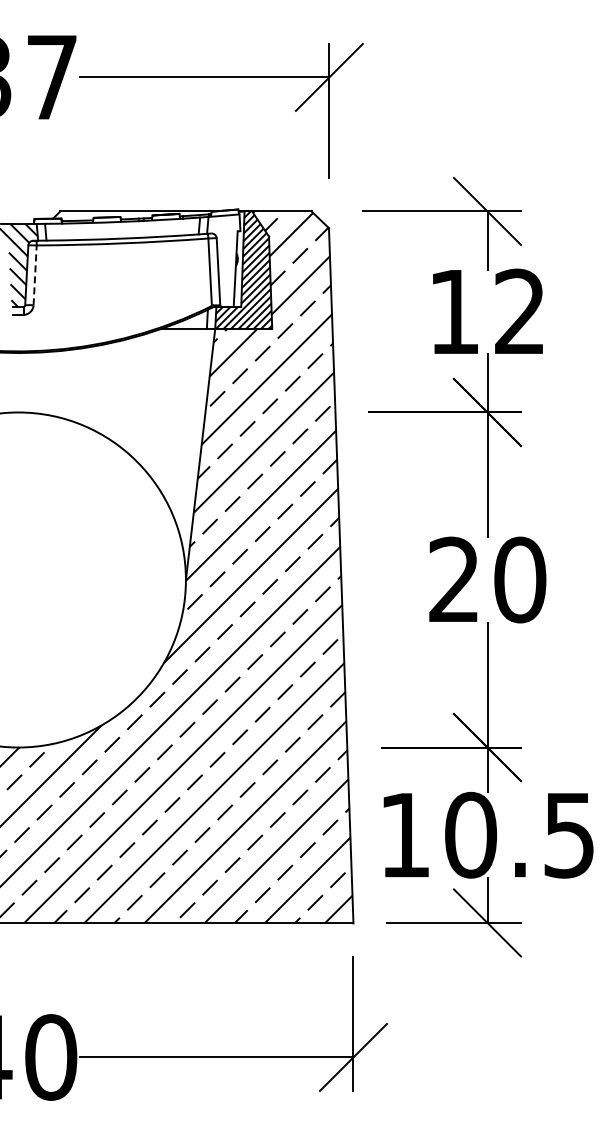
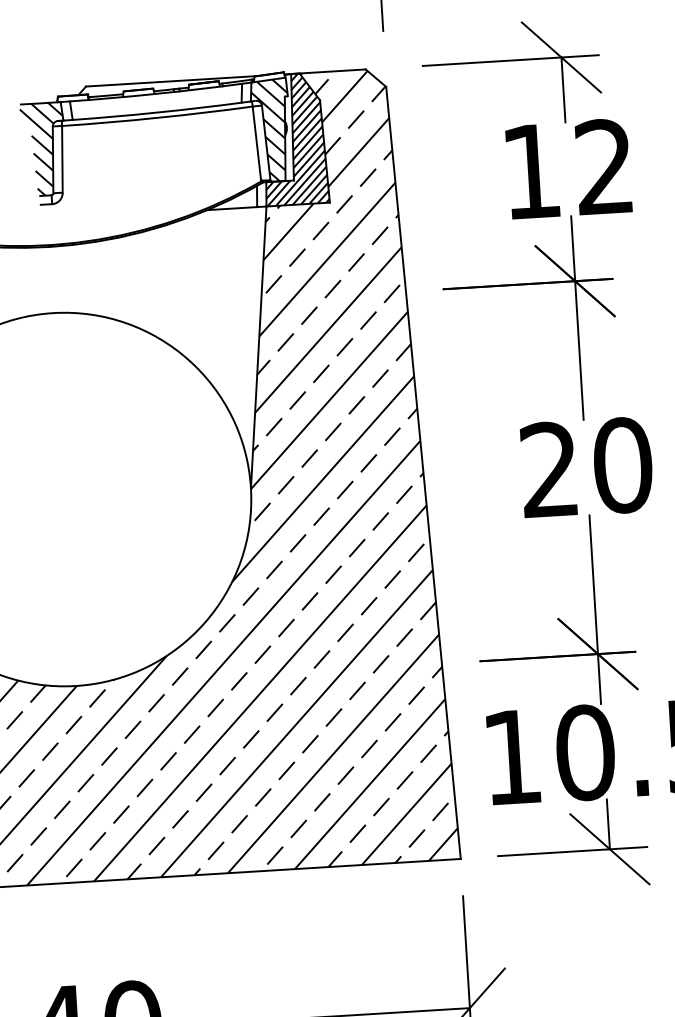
hatch: (223, 260) -> (271, 130), added
line: (35, 275) -> (62, 159), dashed -> solid

